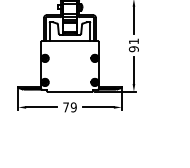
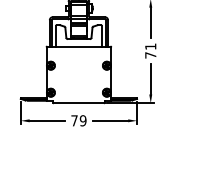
text: (133, 49) -> (150, 55), 91 -> 71

